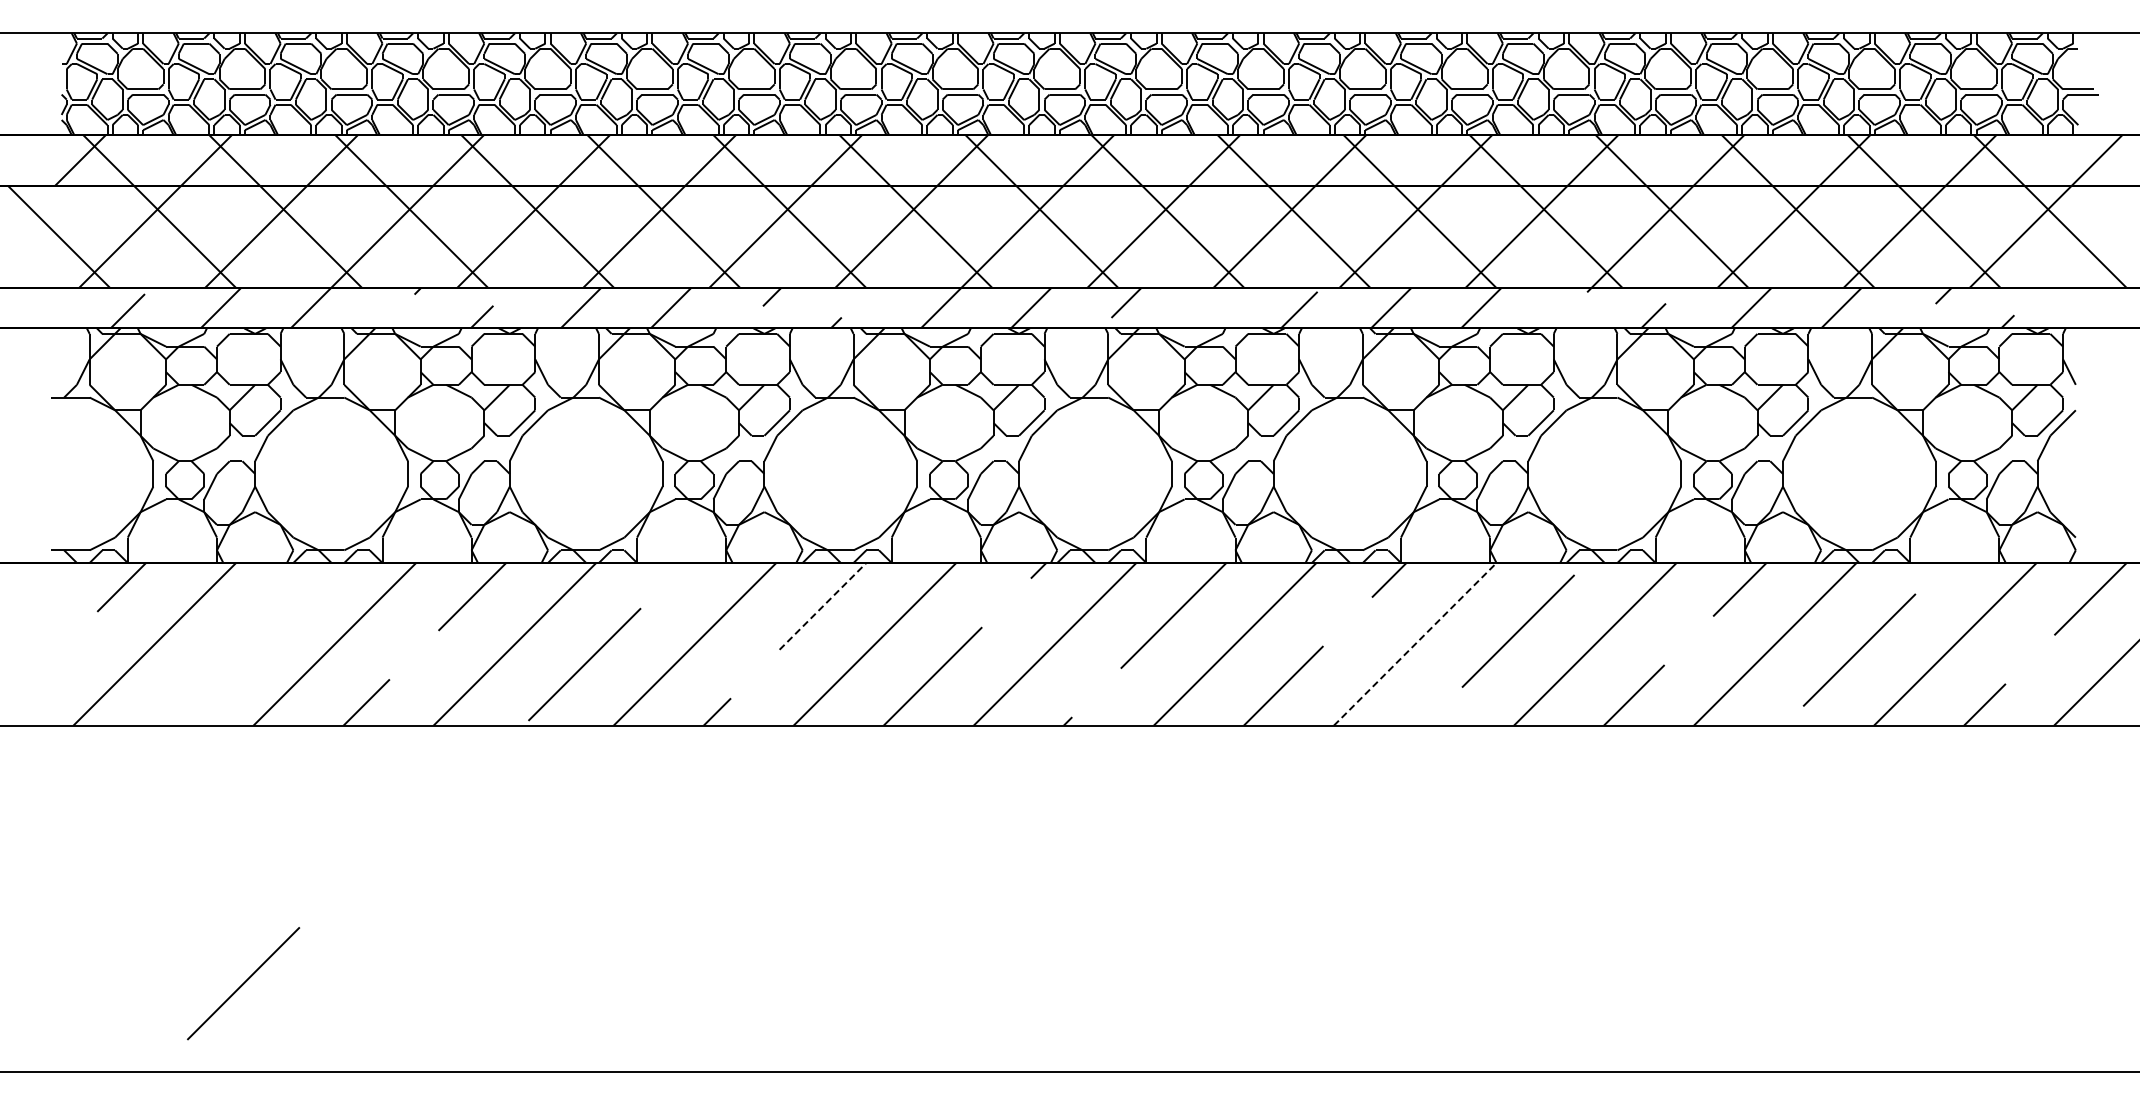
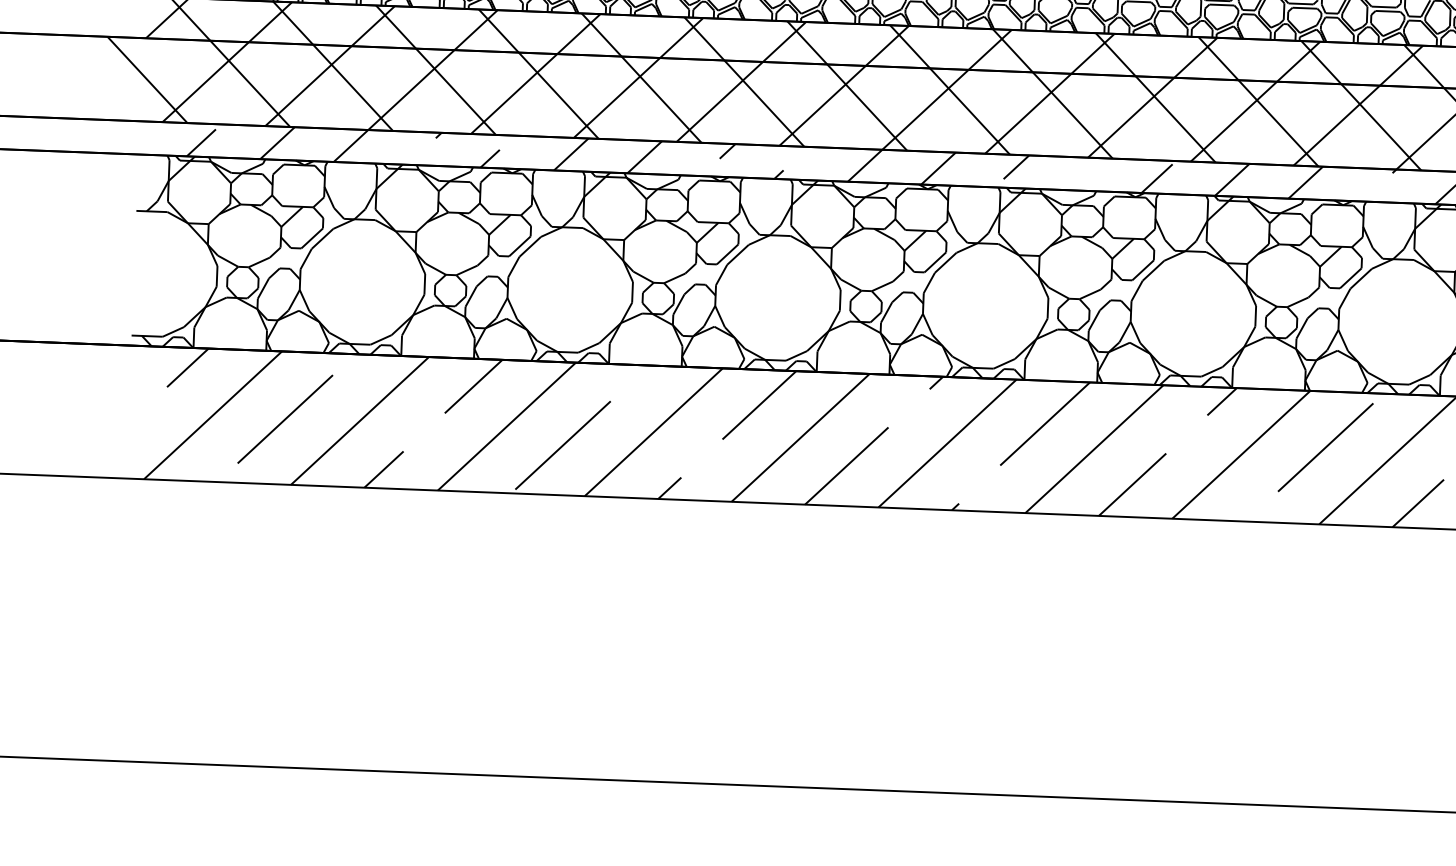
line: (823, 606) -> (759, 405), dashed -> solid
line: (1415, 643) -> (1241, 454), dashed -> solid
line: (243, 983) -> (285, 419), moved

